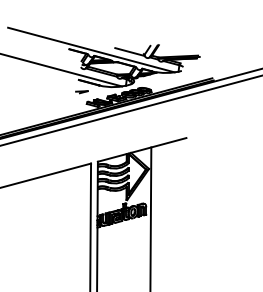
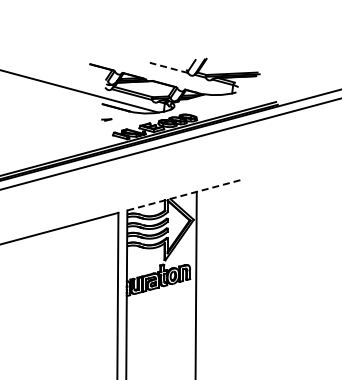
line: (91, 50) -> (118, 65), removed
line: (130, 51) -> (169, 67), solid -> dashed
part: (81, 91) -> (106, 119), size x0.6
line: (141, 150) -> (184, 195), solid -> dashed

